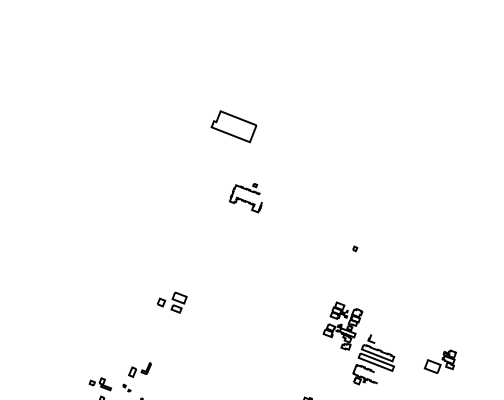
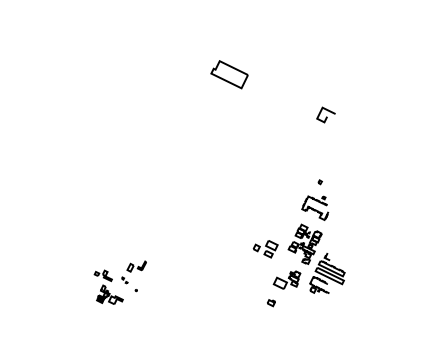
curve: (356, 168) -> (326, 116), added
part: (245, 198) -> (315, 207), moved
part: (172, 303) -> (265, 249), moved
part: (439, 361) -> (286, 279), moved

